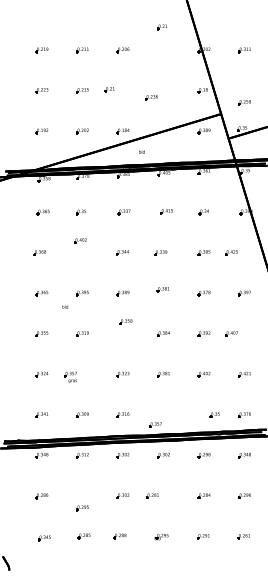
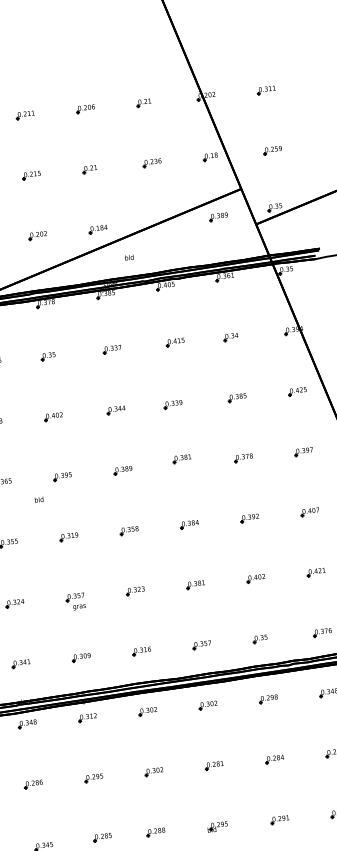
part: (161, 27) -> (142, 103), moved
part: (109, 89) -> (89, 169), moved
part: (151, 97) -> (151, 162), moved
part: (244, 102) -> (272, 150), moved
part: (80, 240) -> (53, 416), moved
part: (231, 252) -> (297, 391), moved
part: (125, 321) -> (128, 530), moved
part: (231, 333) -> (309, 511), moved
part: (70, 376) -> (75, 600), moved
part: (214, 414) -> (259, 638), moved
part: (155, 424) -> (201, 644), moved
part: (152, 495) -> (214, 764), moved
part: (82, 508) -> (93, 778), moved

